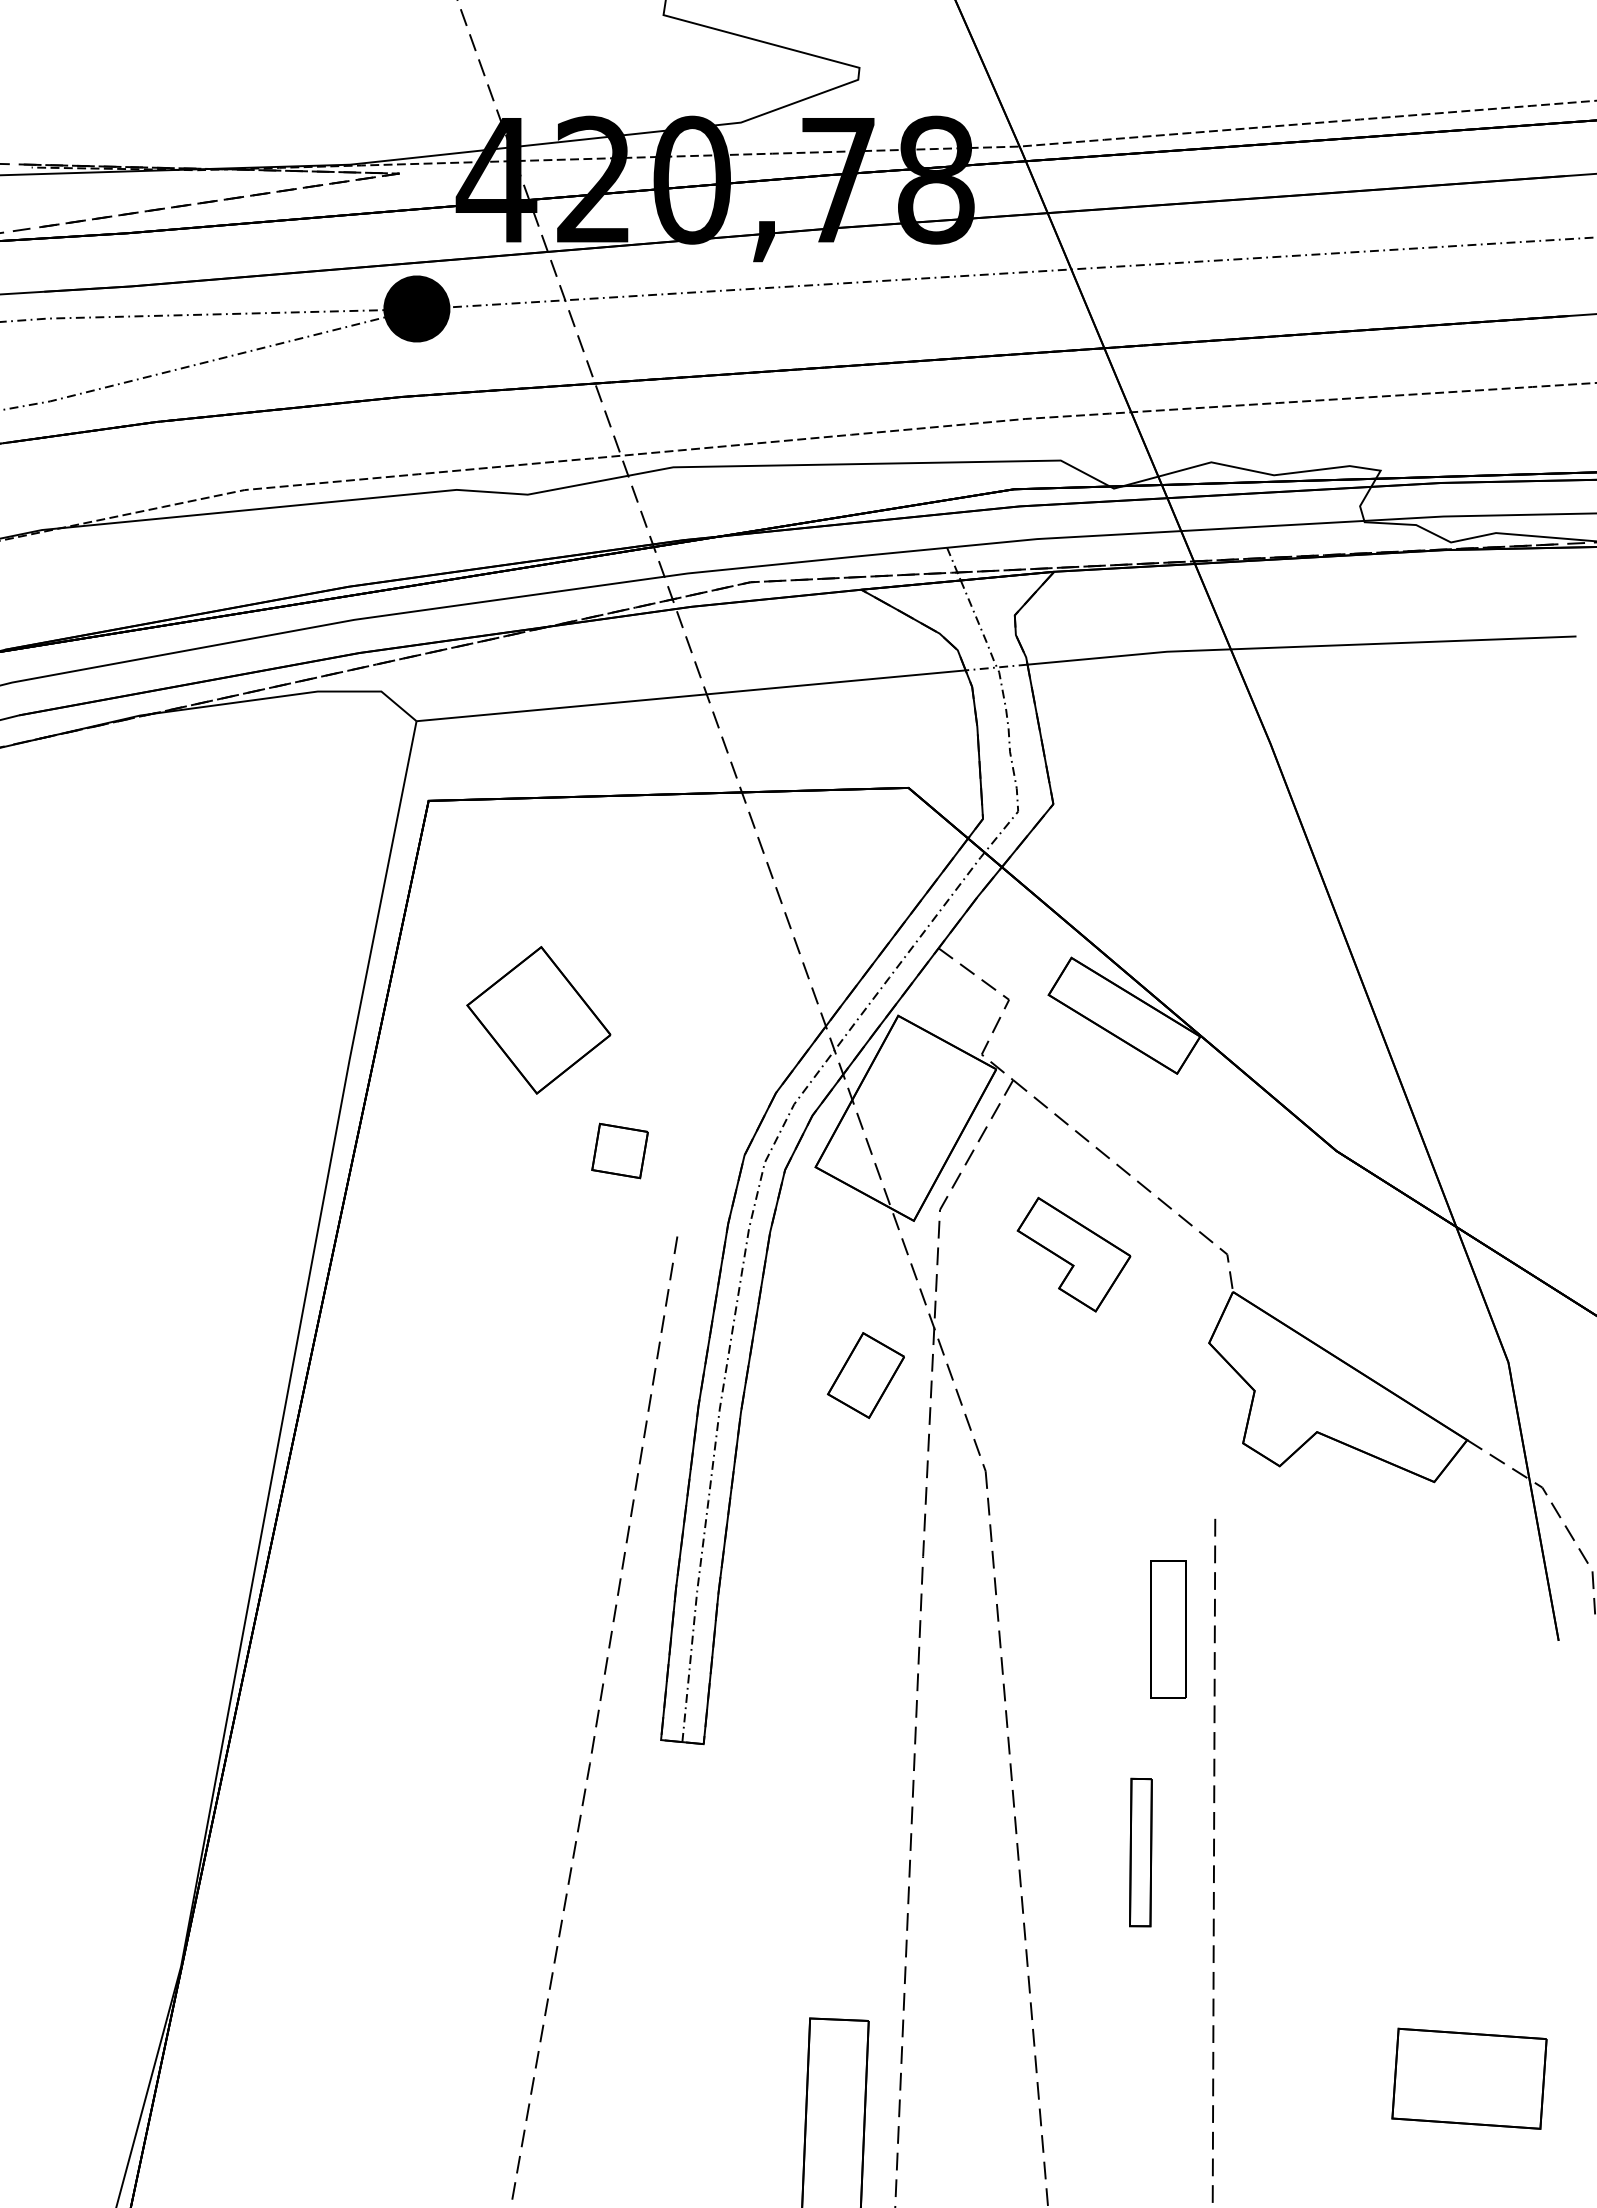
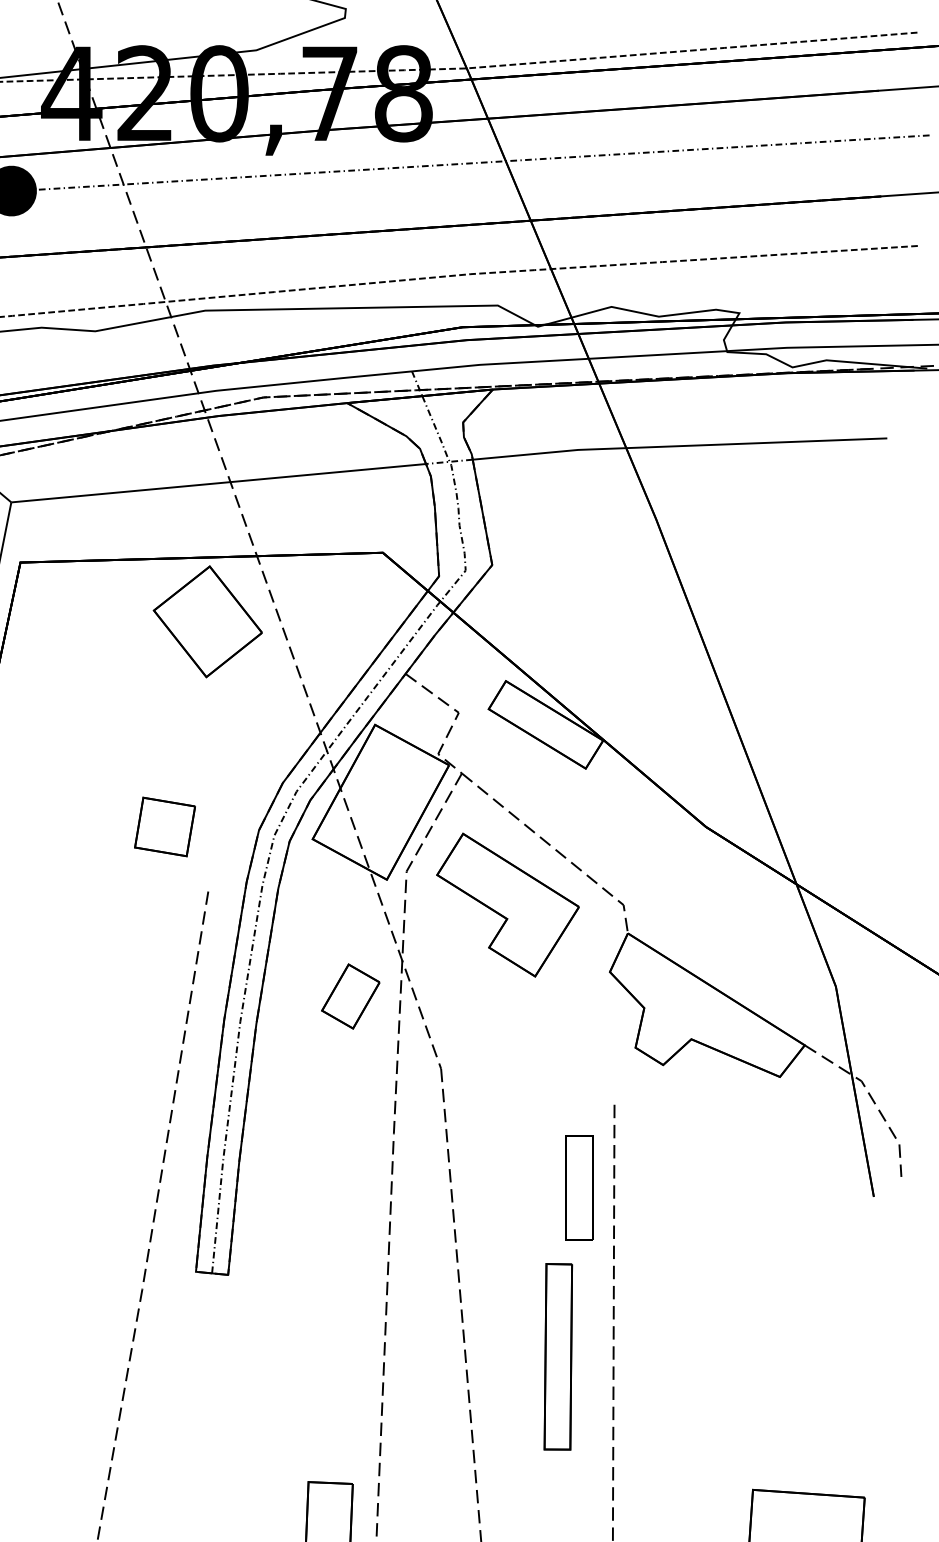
part: (538, 1020) -> (207, 621), moved
part: (619, 1150) -> (164, 826), size x1.43
part: (1073, 1254) -> (507, 905), size x1.67
part: (1140, 1852) -> (558, 1356), size x1.67

